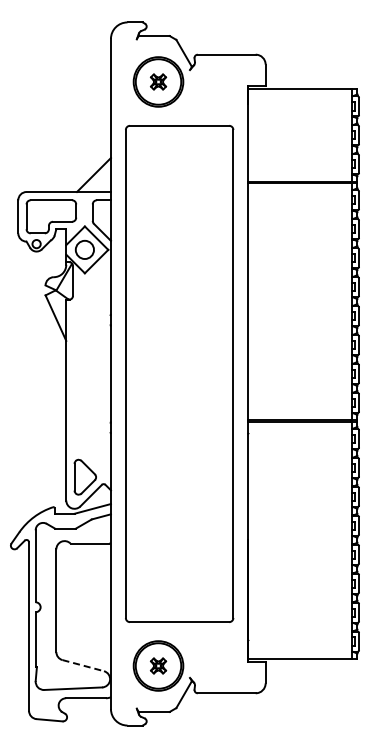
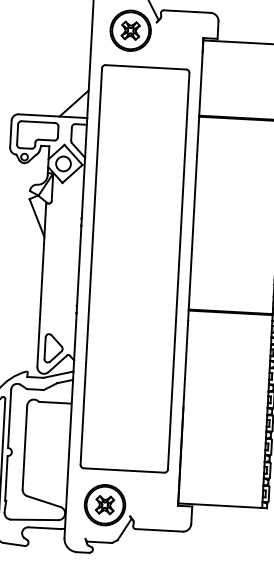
part: (158, 81) -> (130, 30), size x1.43
line: (83, 665) -> (44, 501), dashed -> solid
part: (158, 665) -> (105, 504), size x1.43

